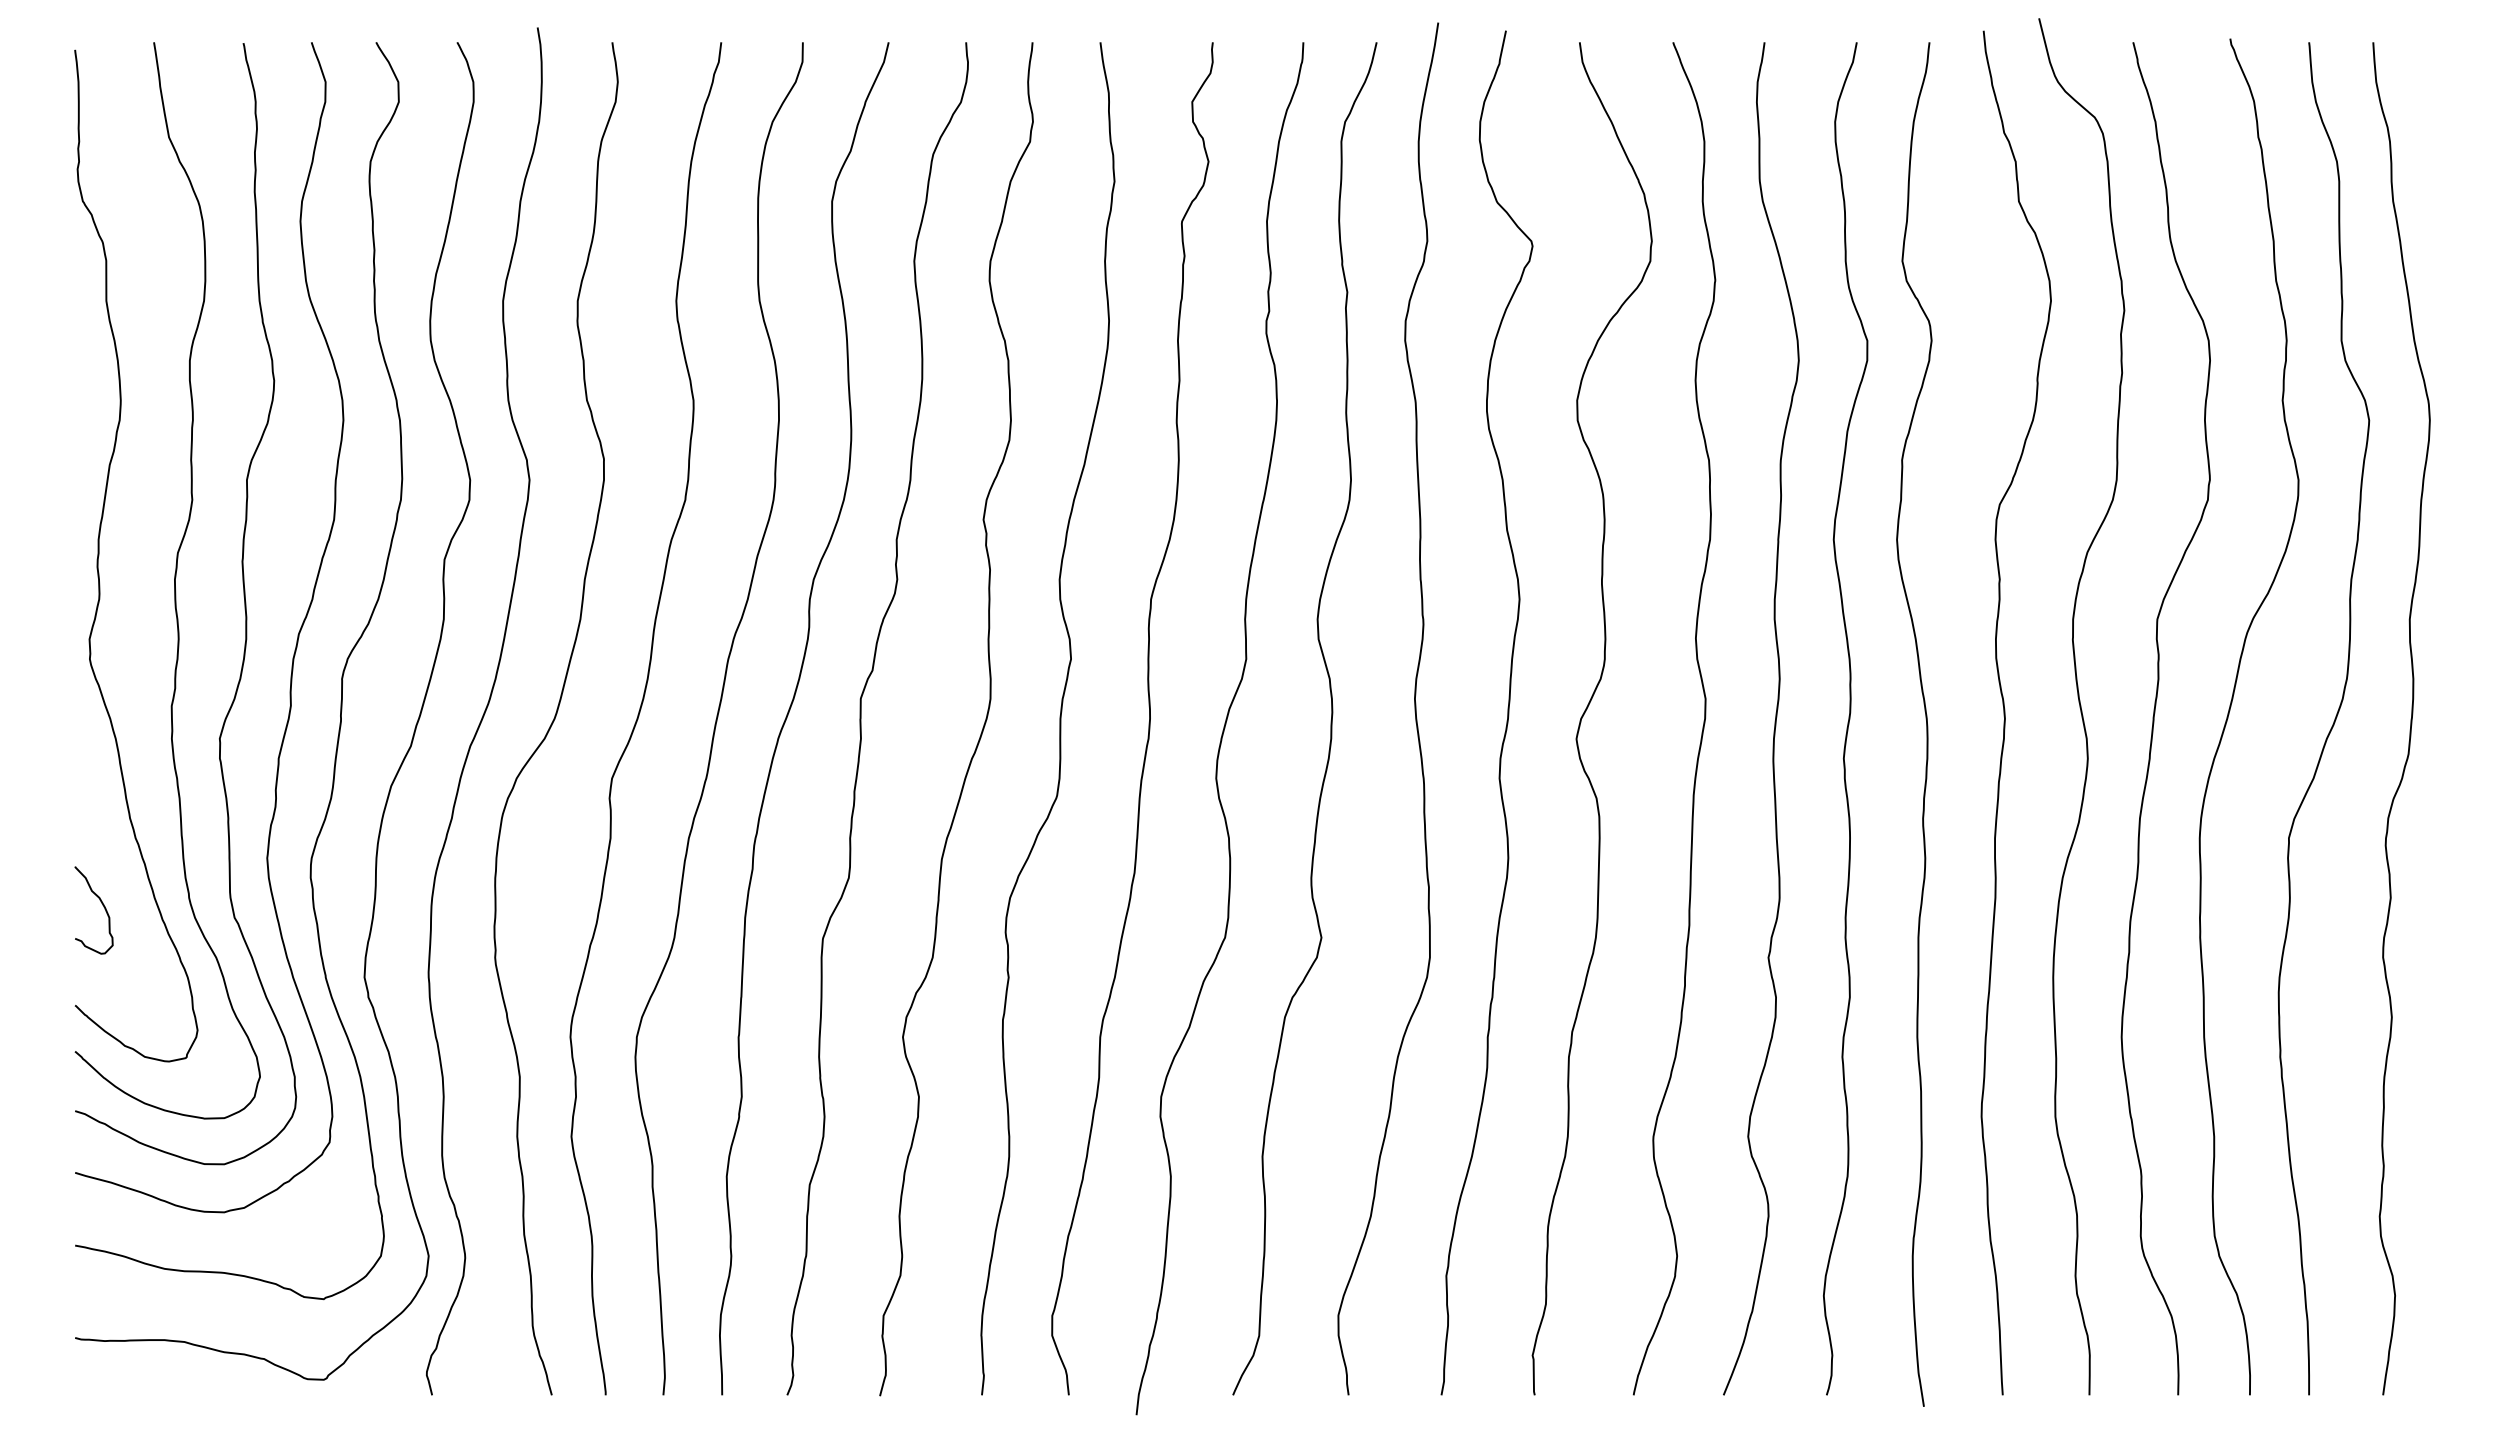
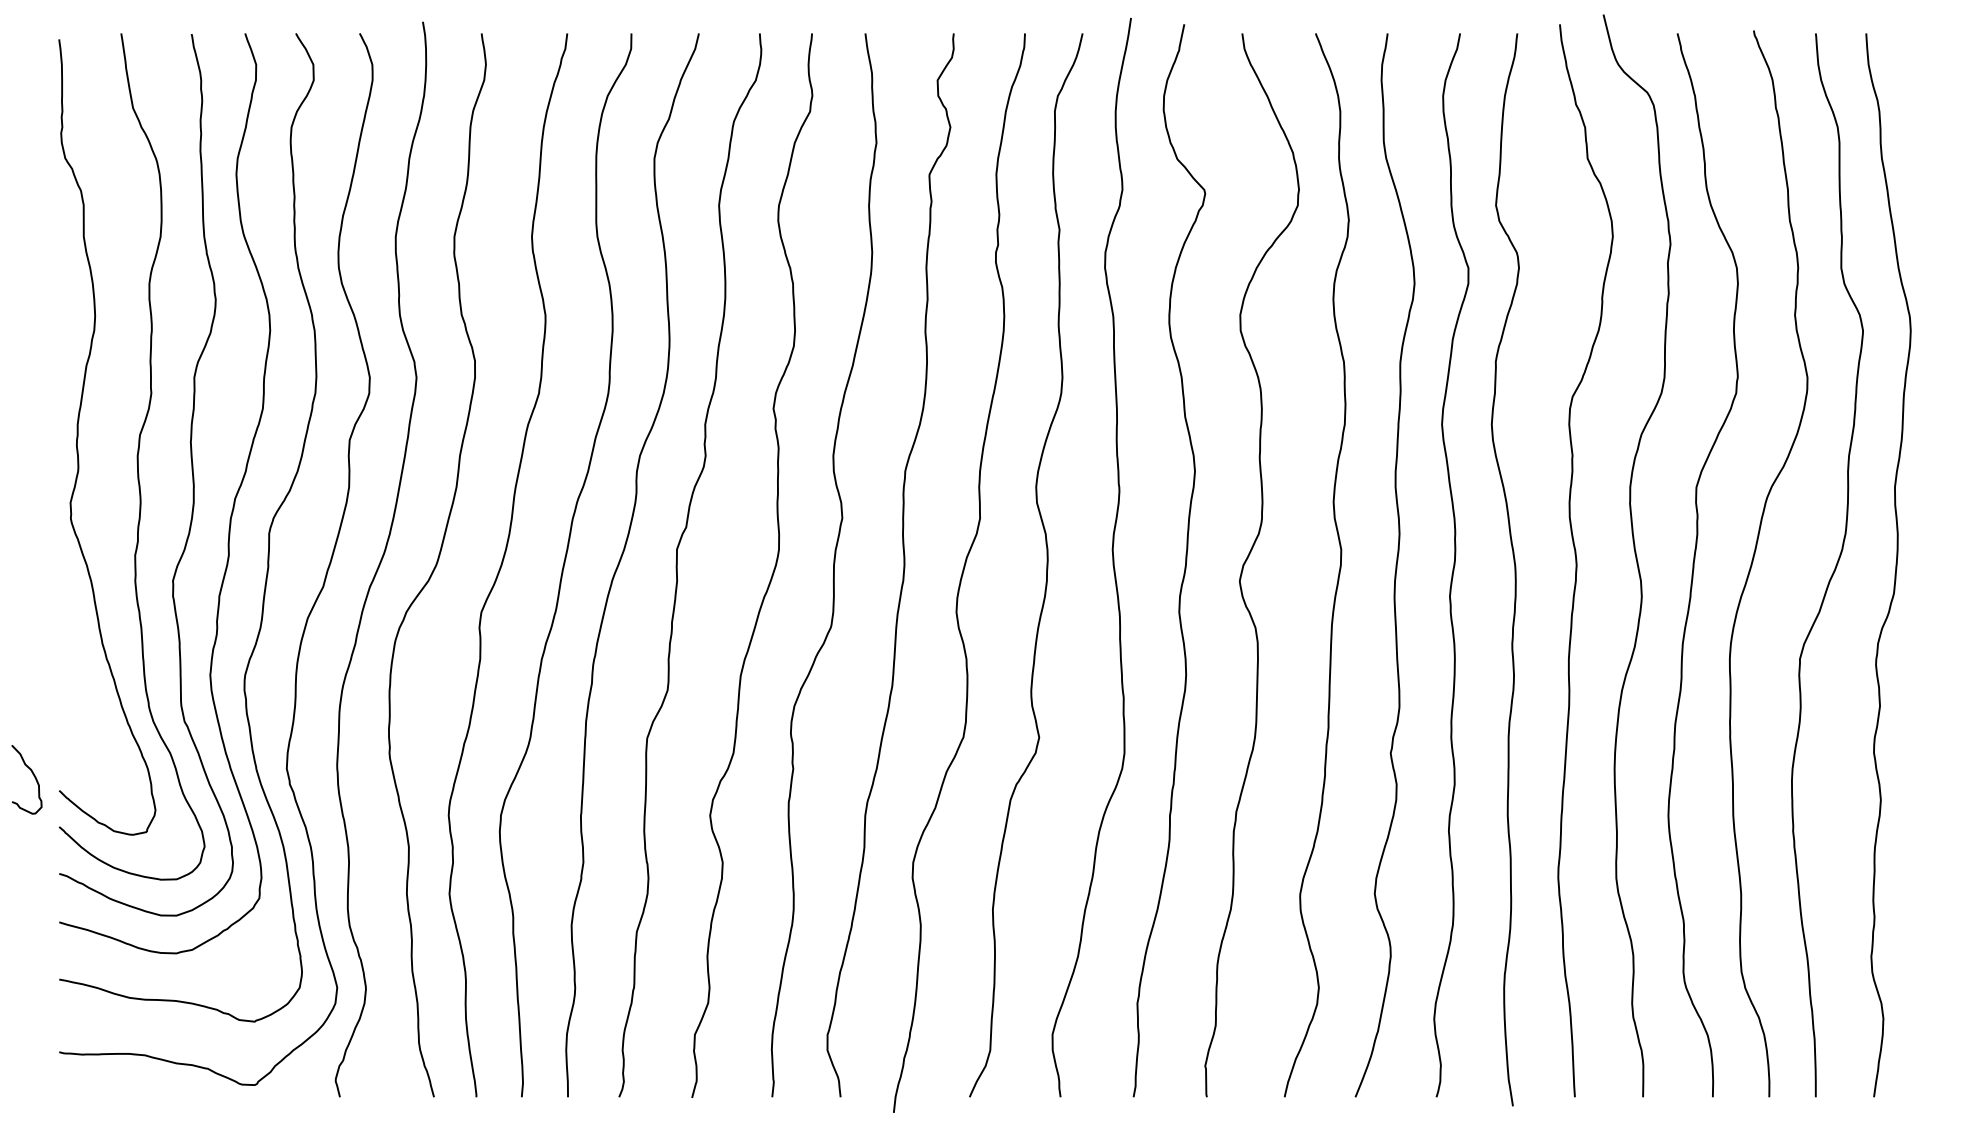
curve: (102, 905) -> (33, 775), moved

